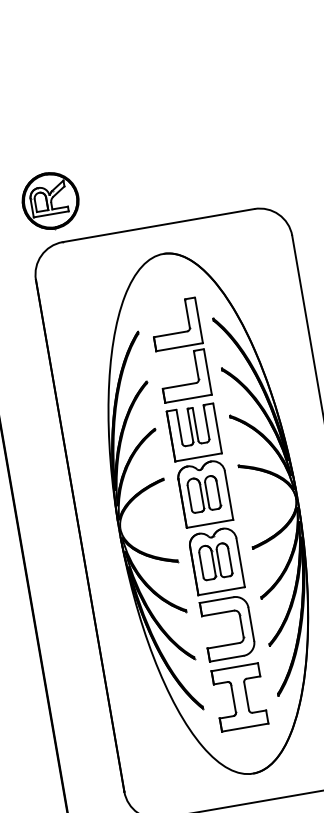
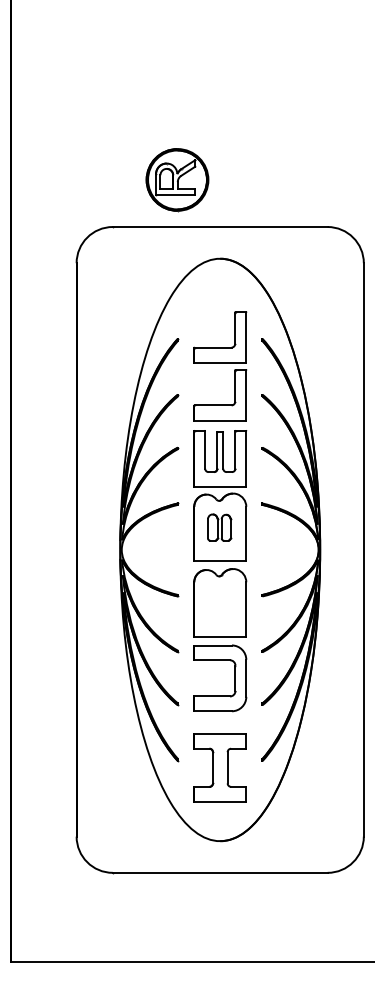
part: (50, 201) -> (177, 180), moved
part: (204, 493) -> (219, 527), size x0.7
part: (215, 560) -> (219, 602), removed
part: (239, 697) -> (219, 767), moved

